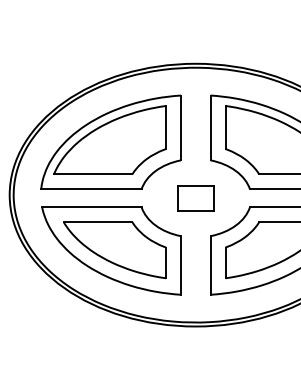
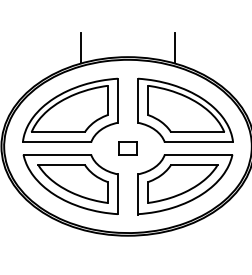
line: (127, 51) -> (81, 48), added
line: (264, 51) -> (174, 48), added
part: (195, 198) -> (127, 148), size x0.71

